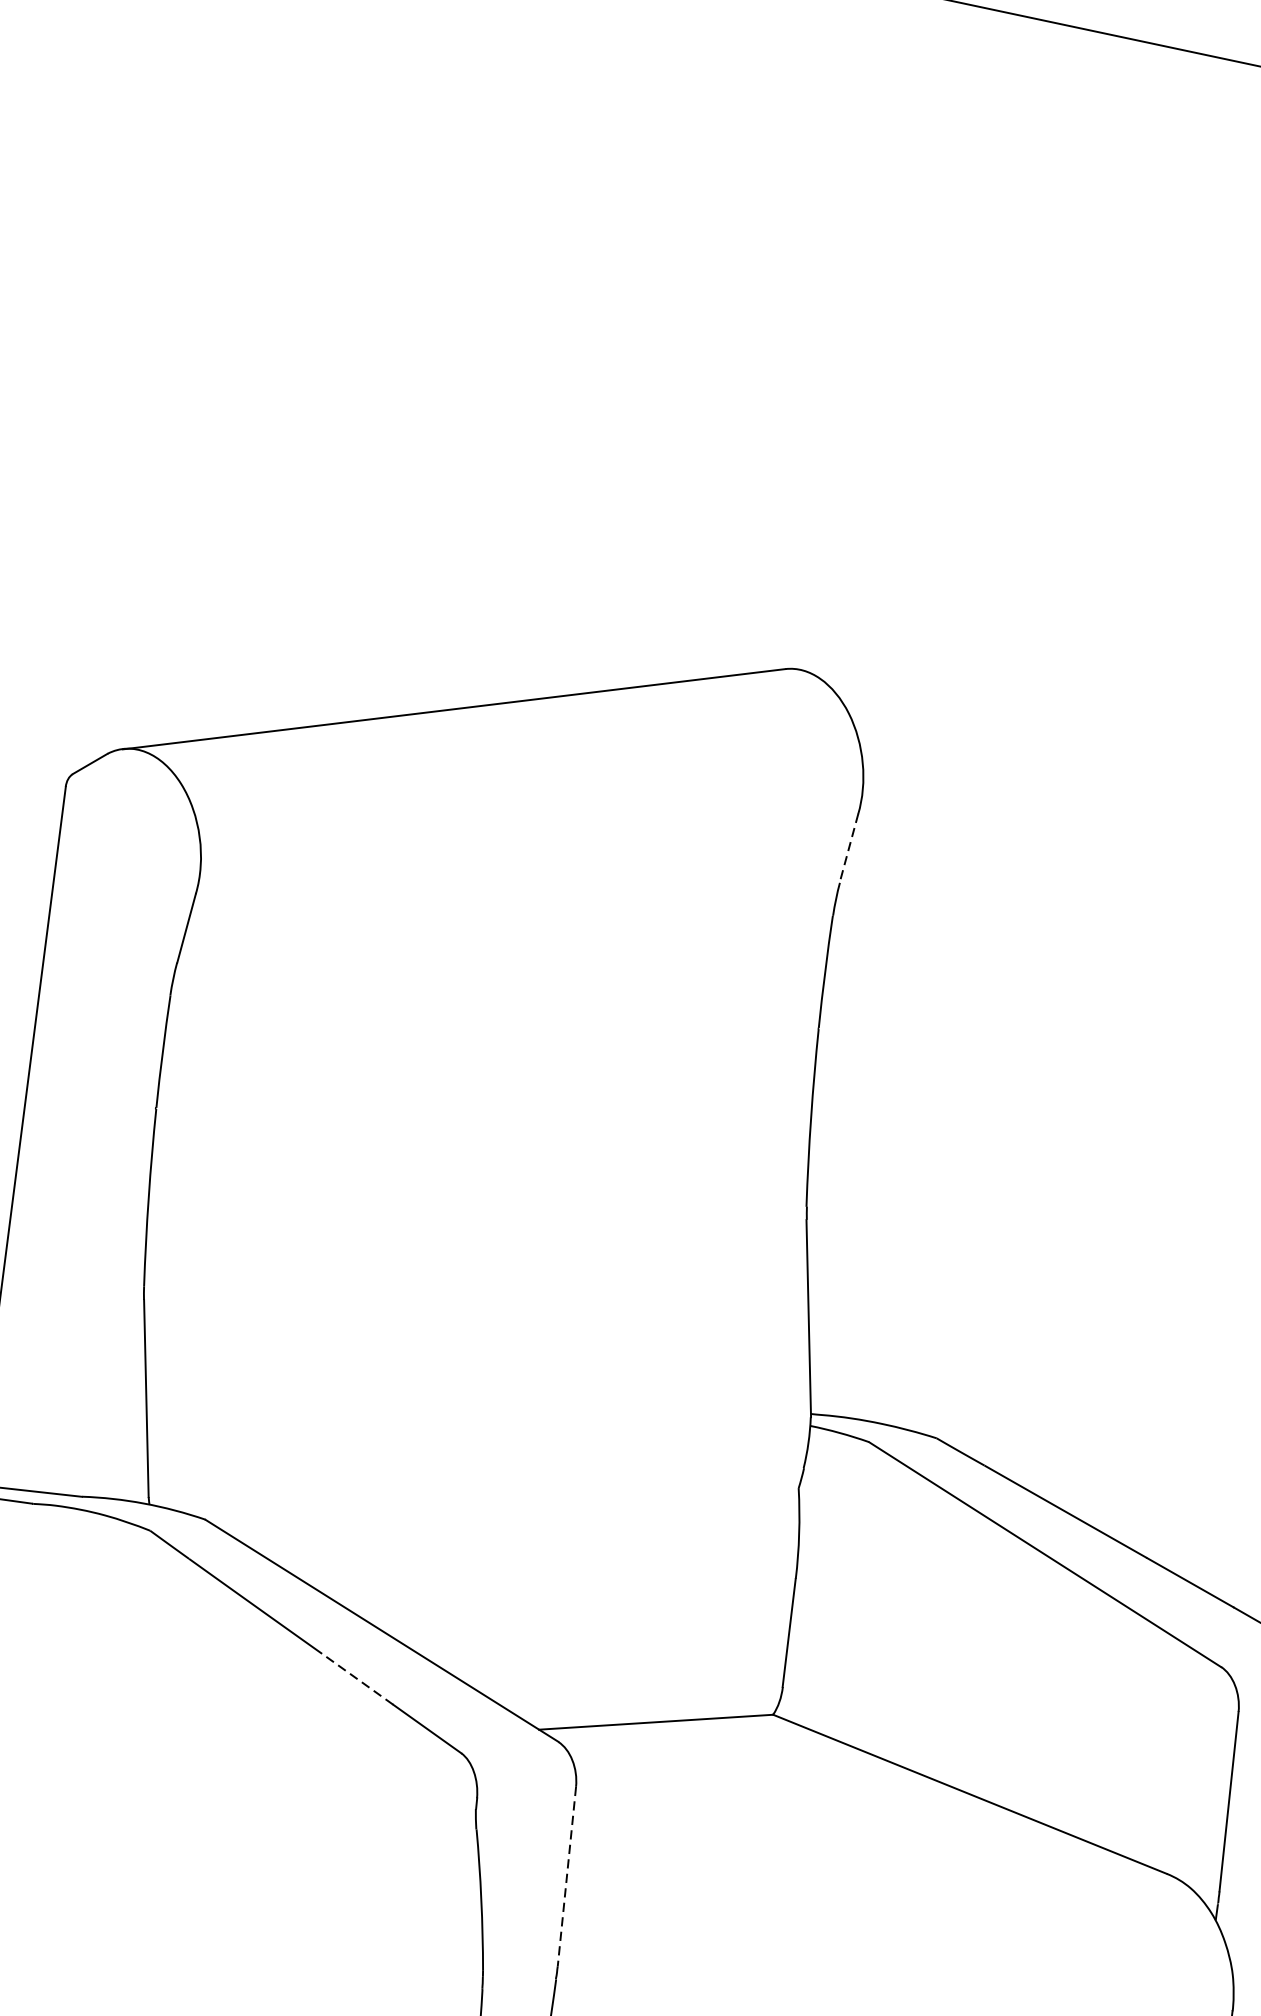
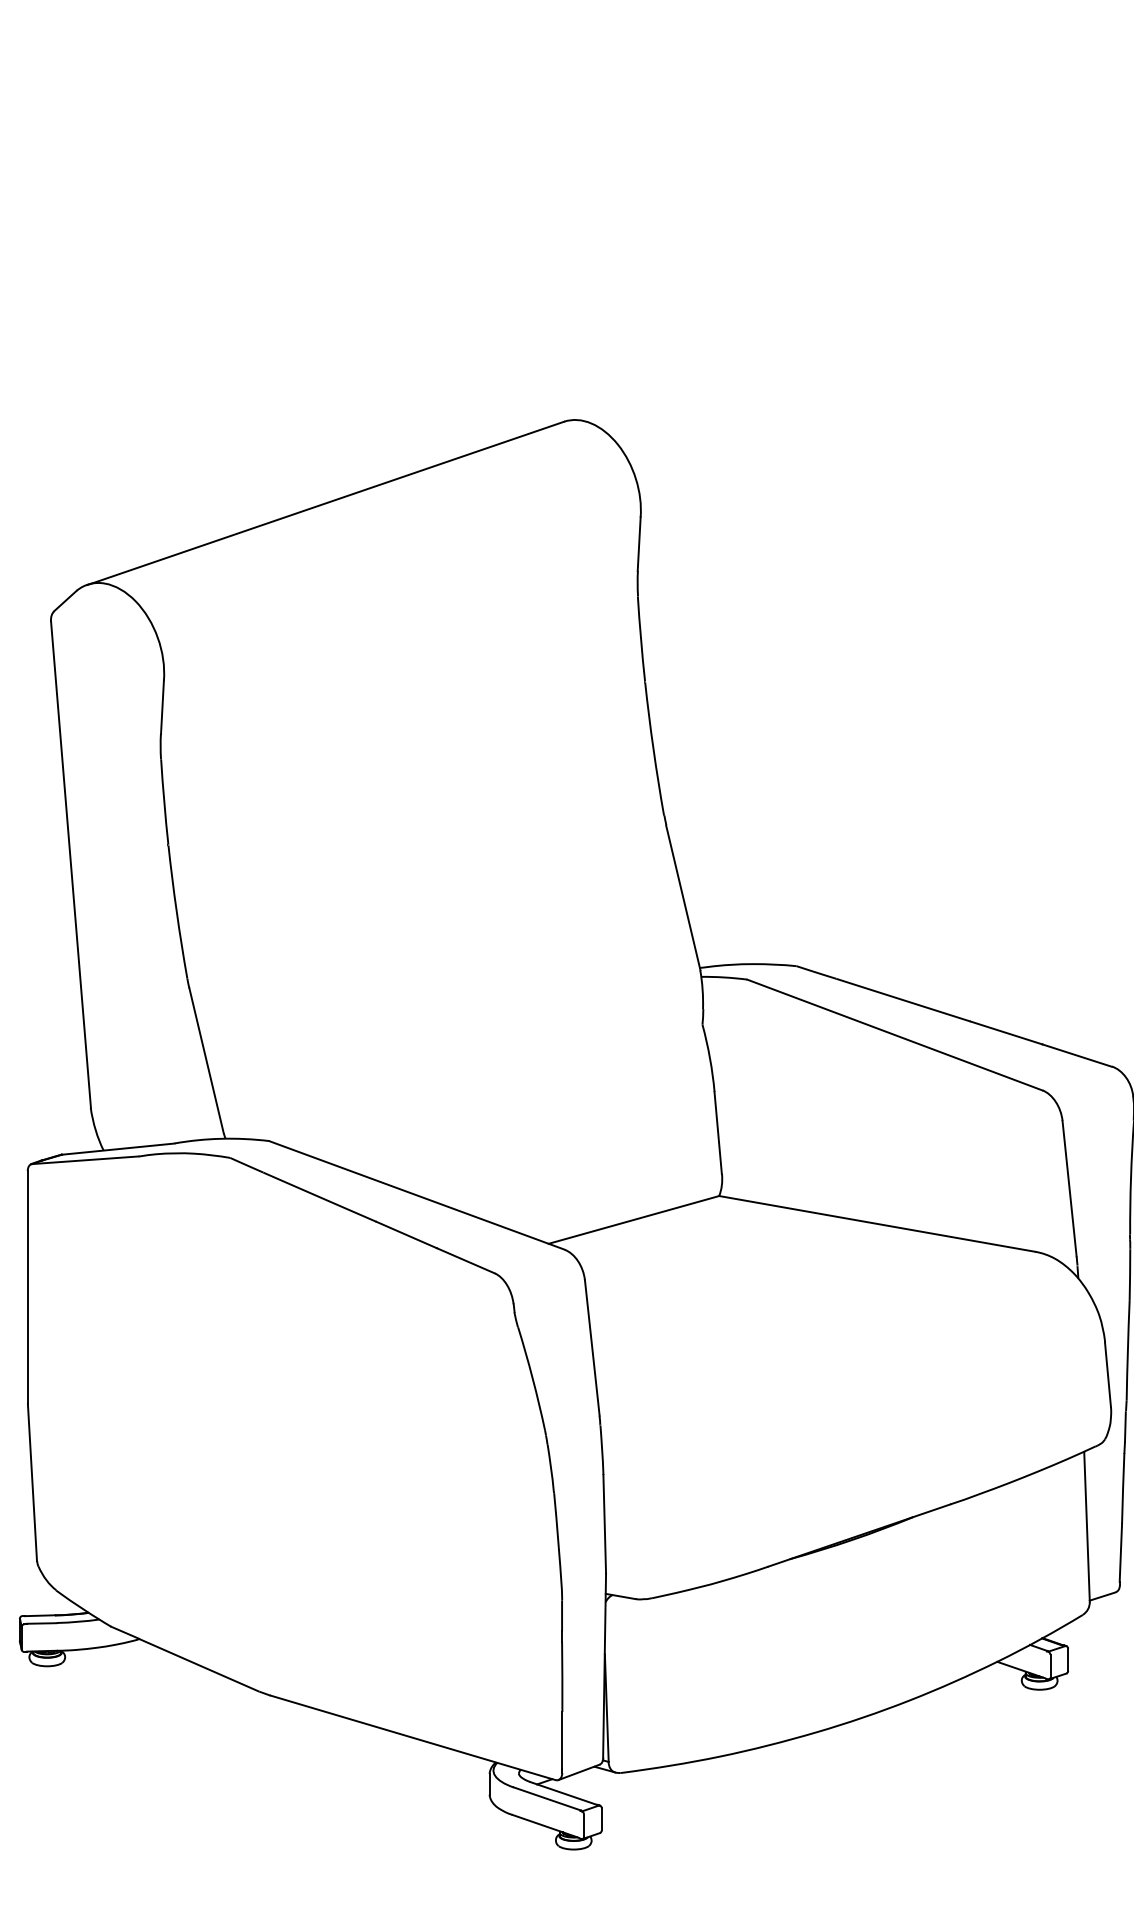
line: (849, 848) -> (639, 544), dashed -> solid
line: (357, 1679) -> (406, 1235), dashed -> solid
line: (567, 1877) -> (592, 1348), dashed -> solid

